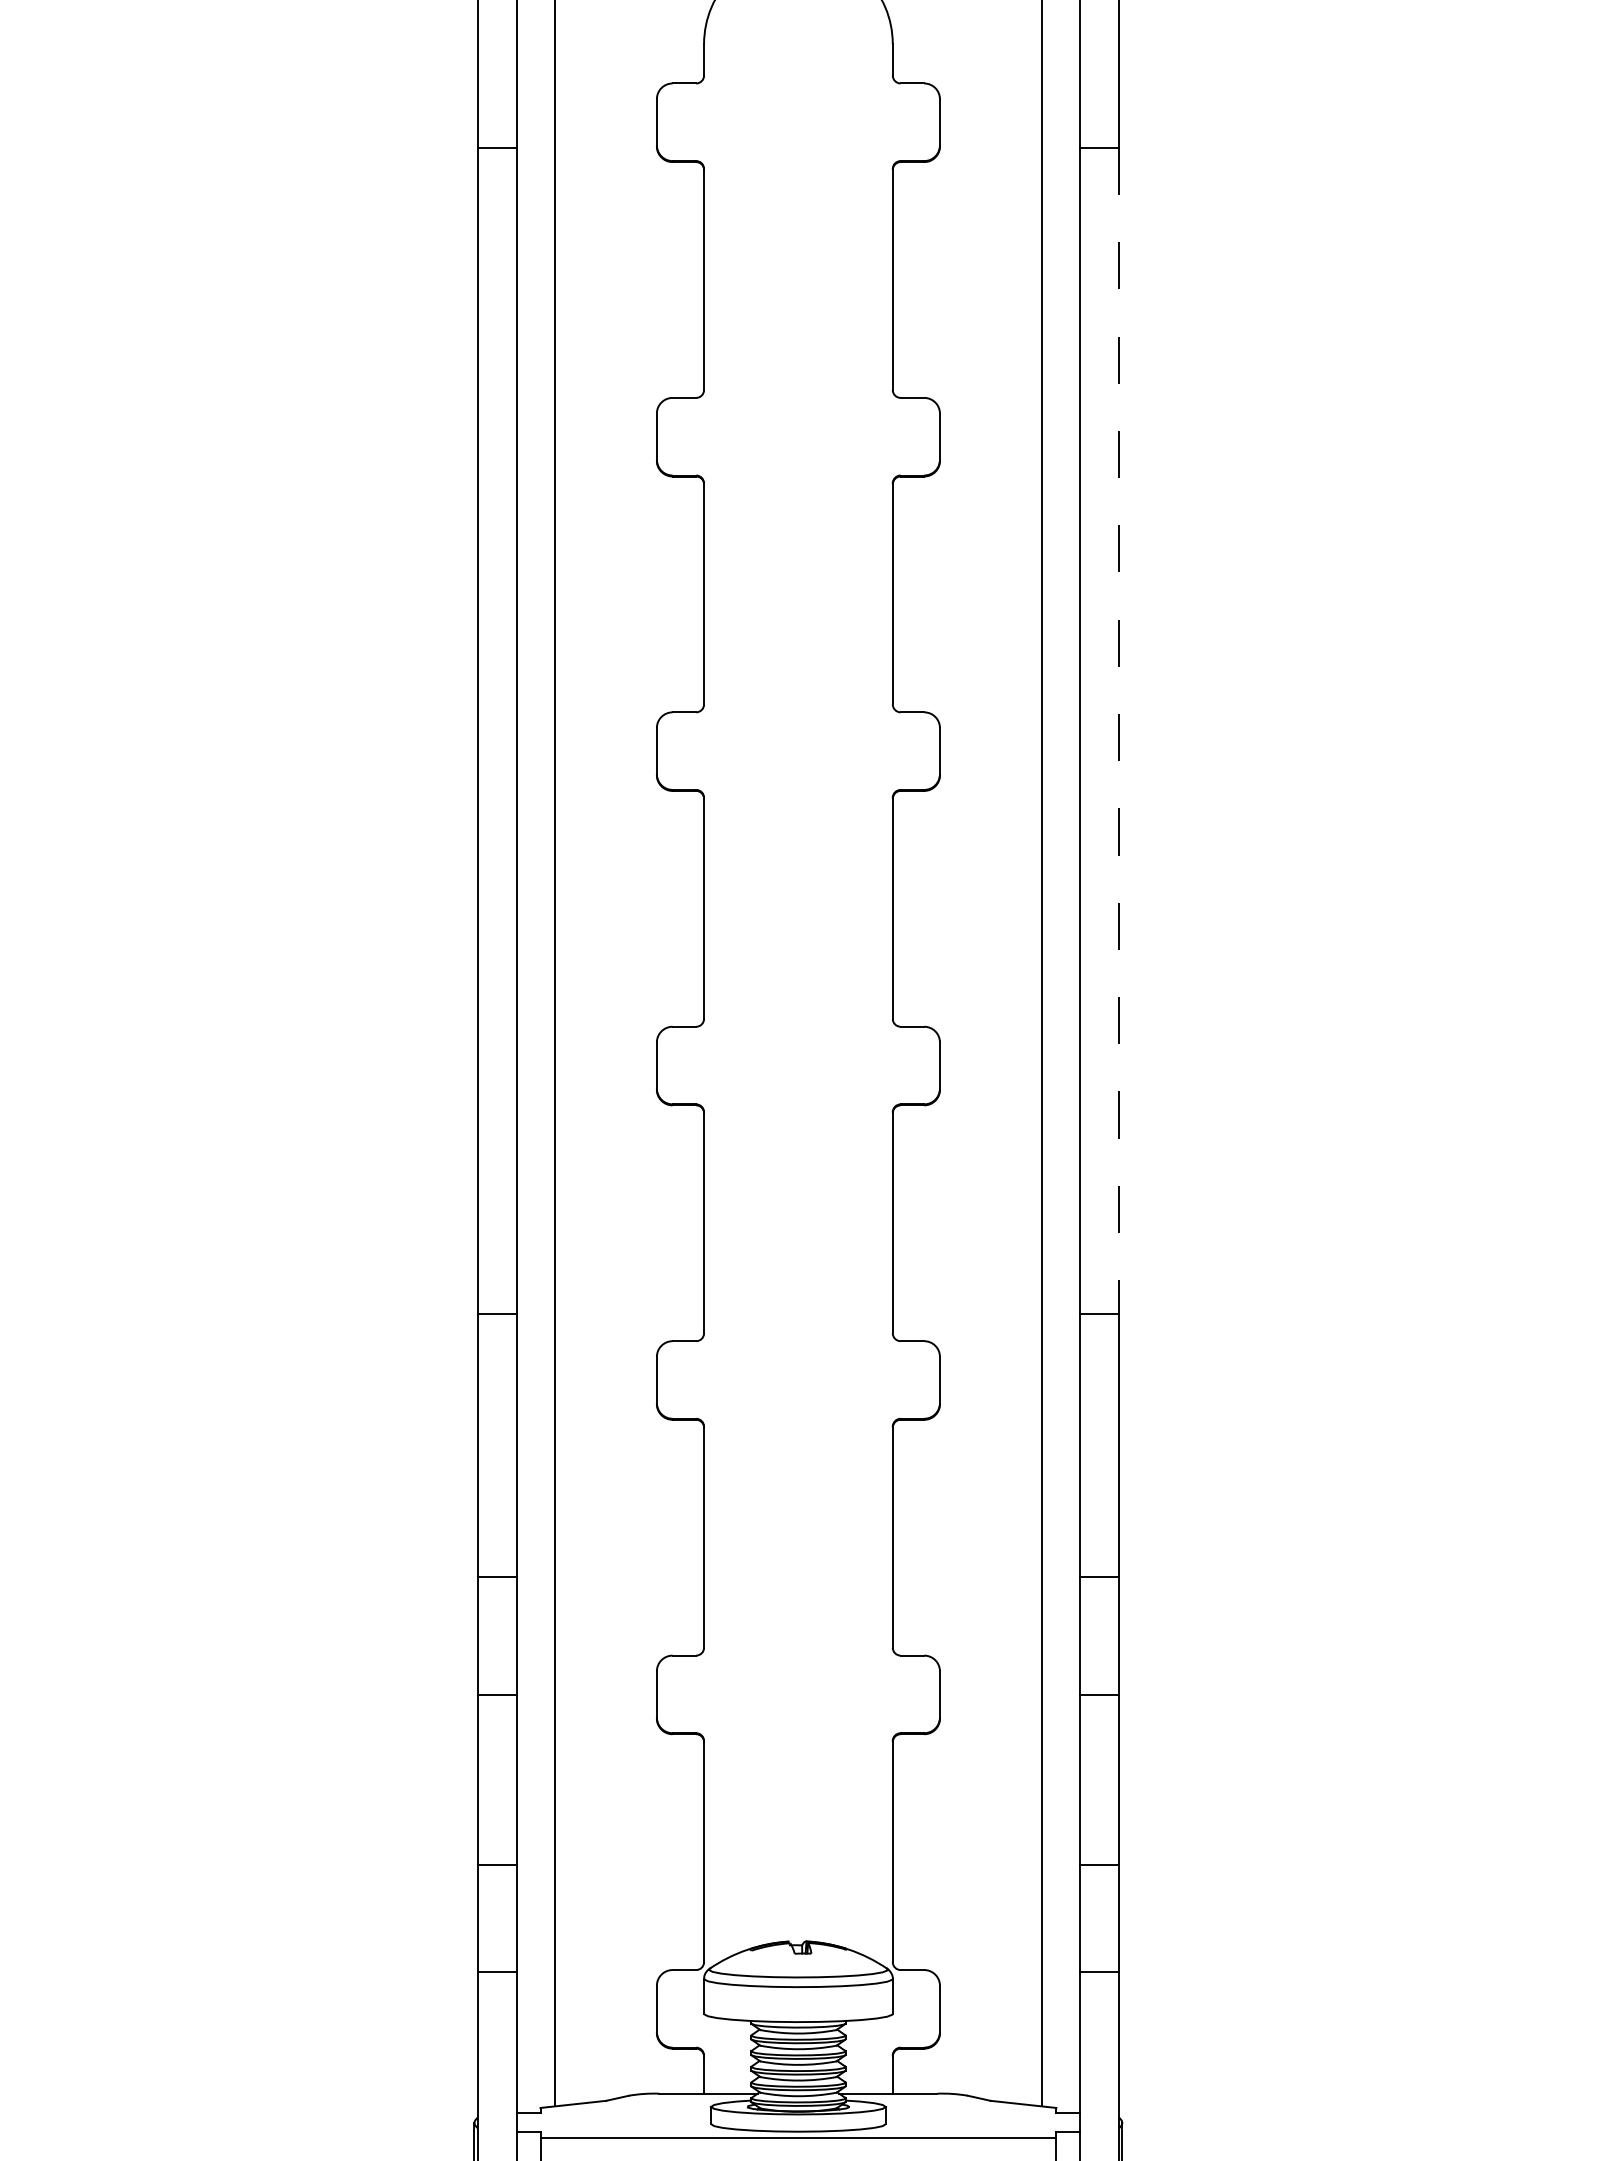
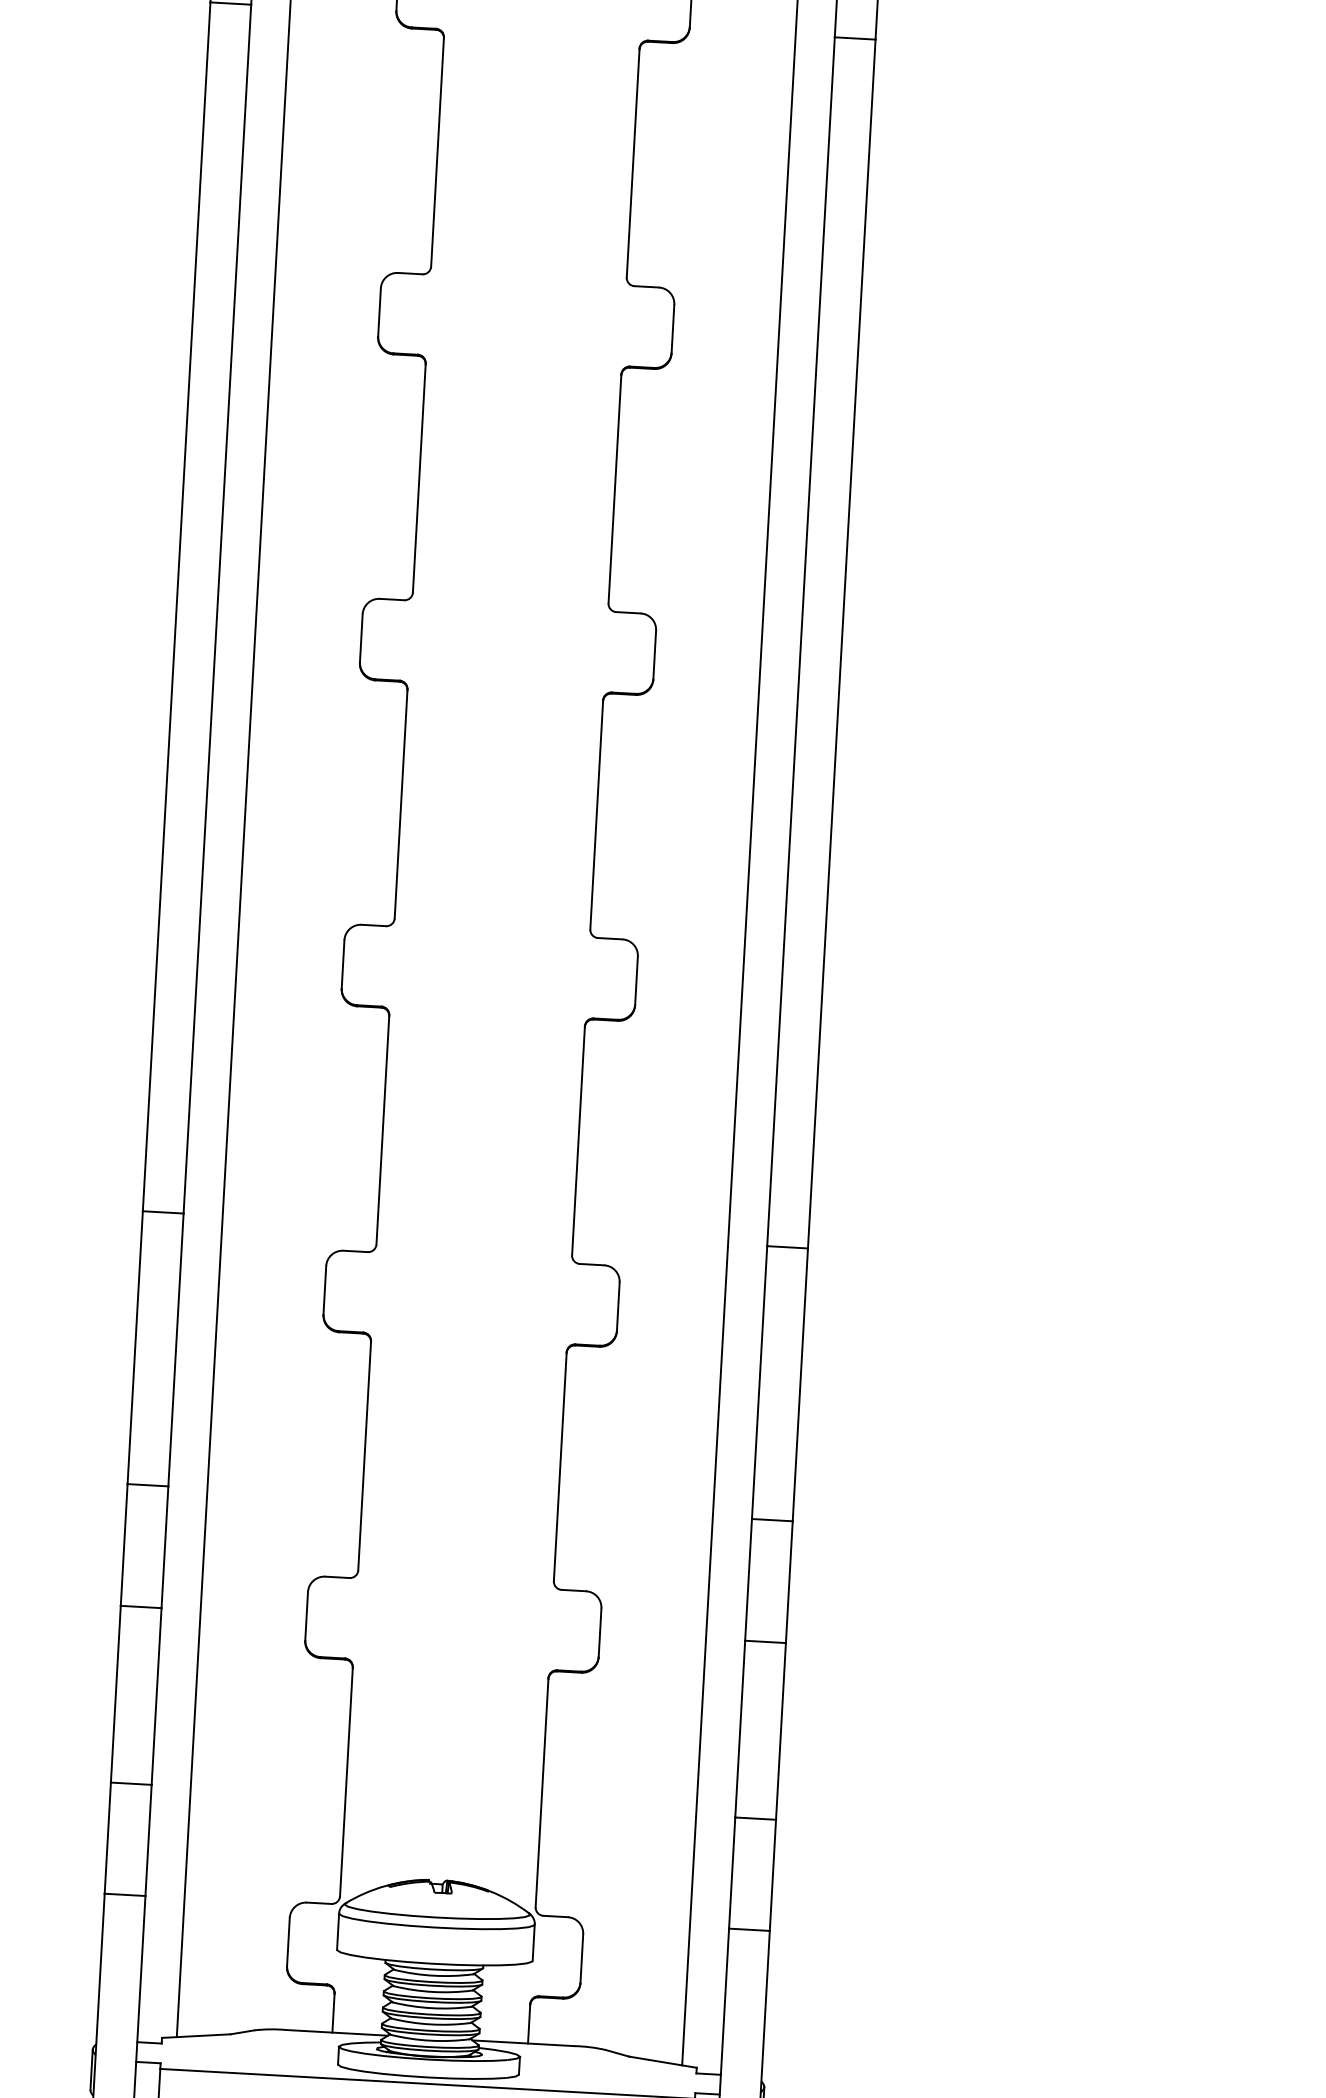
line: (1119, 731) -> (841, 644), dashed -> solid

